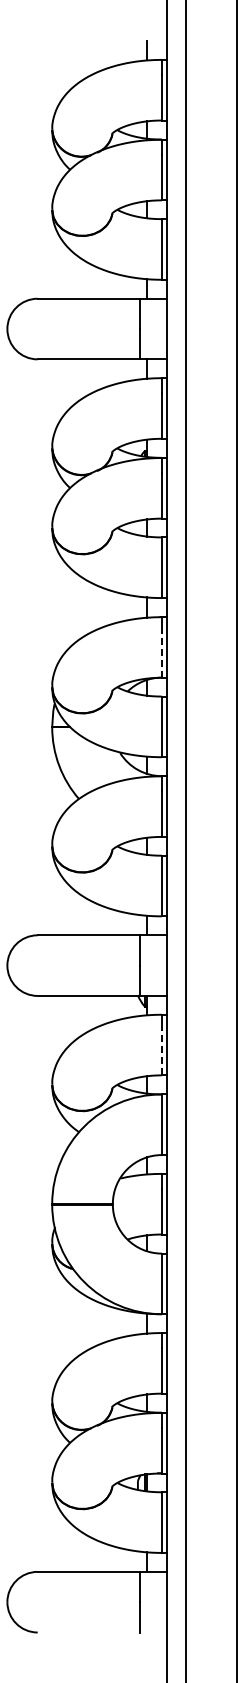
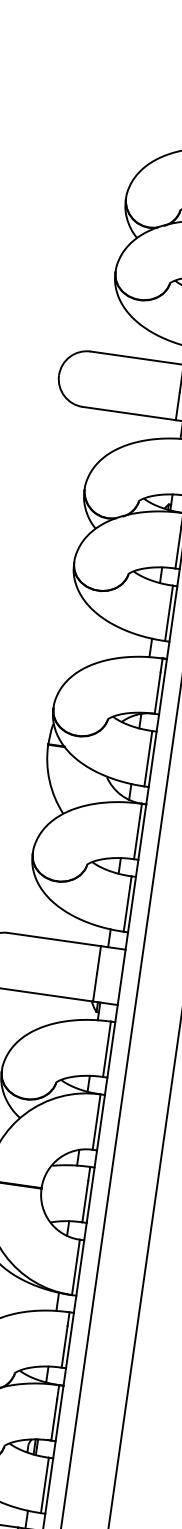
line: (161, 655) -> (157, 693), dashed -> solid
line: (161, 1052) -> (105, 1056), dashed -> solid

